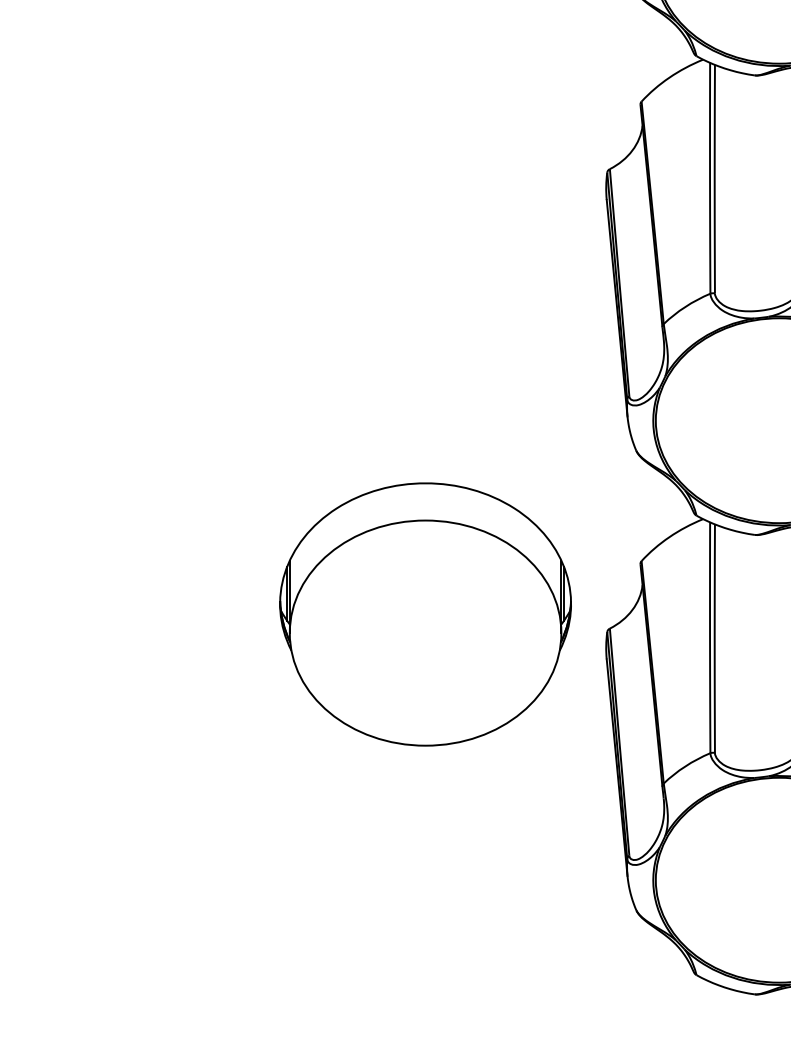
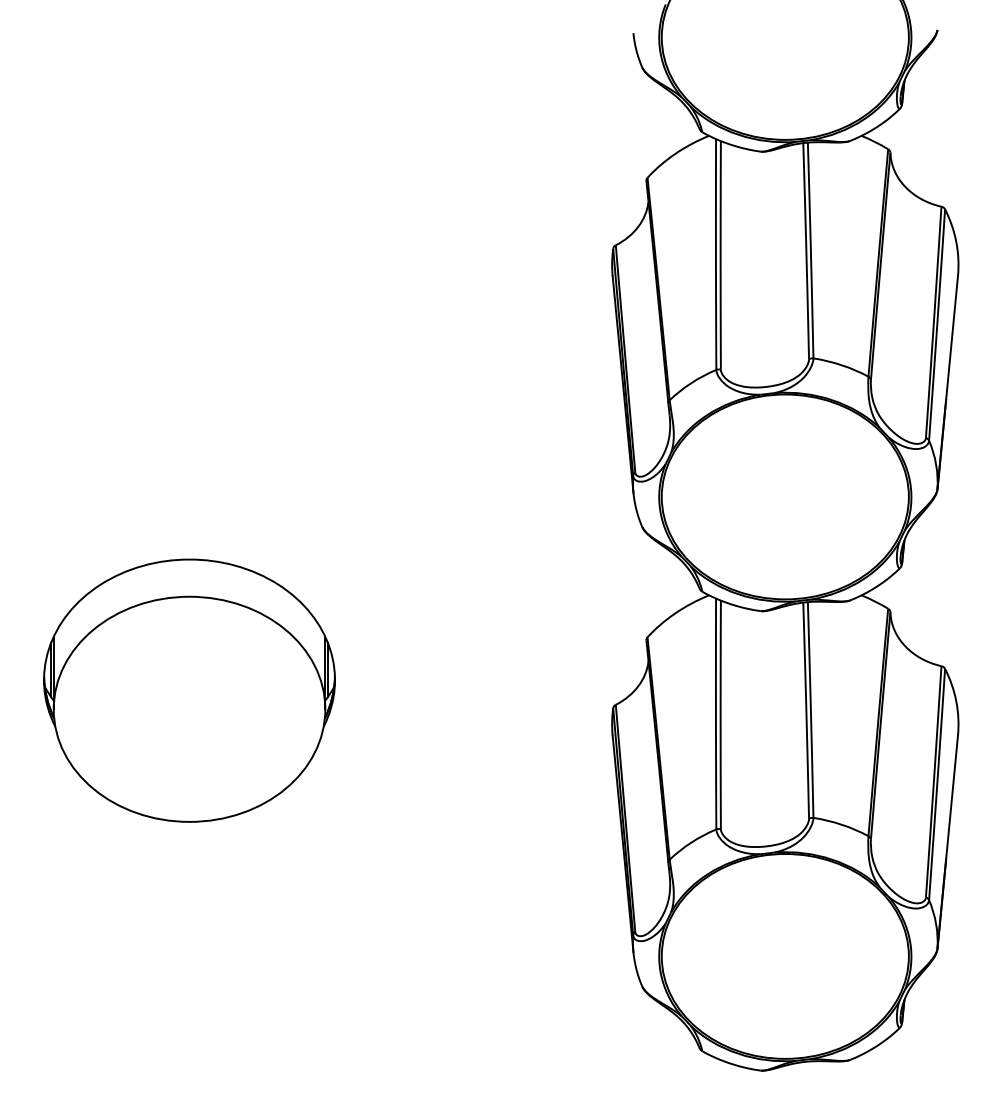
part: (425, 614) -> (189, 690), moved

